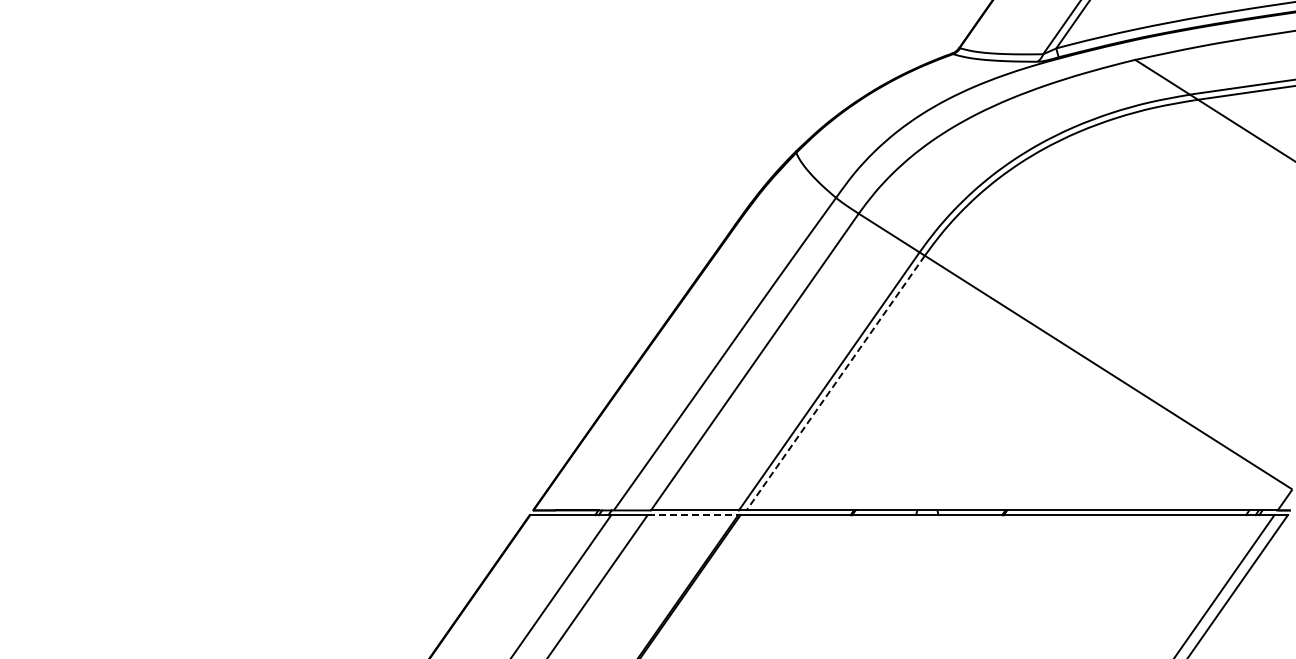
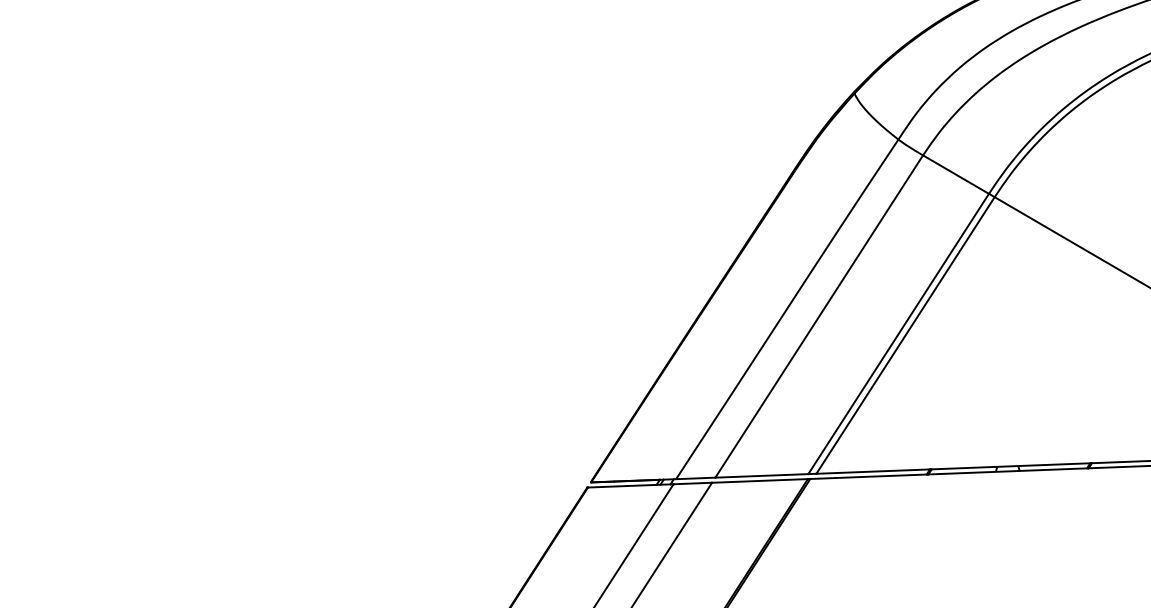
line: (835, 383) -> (905, 335), dashed -> solid
line: (693, 515) -> (760, 481), dashed -> solid

